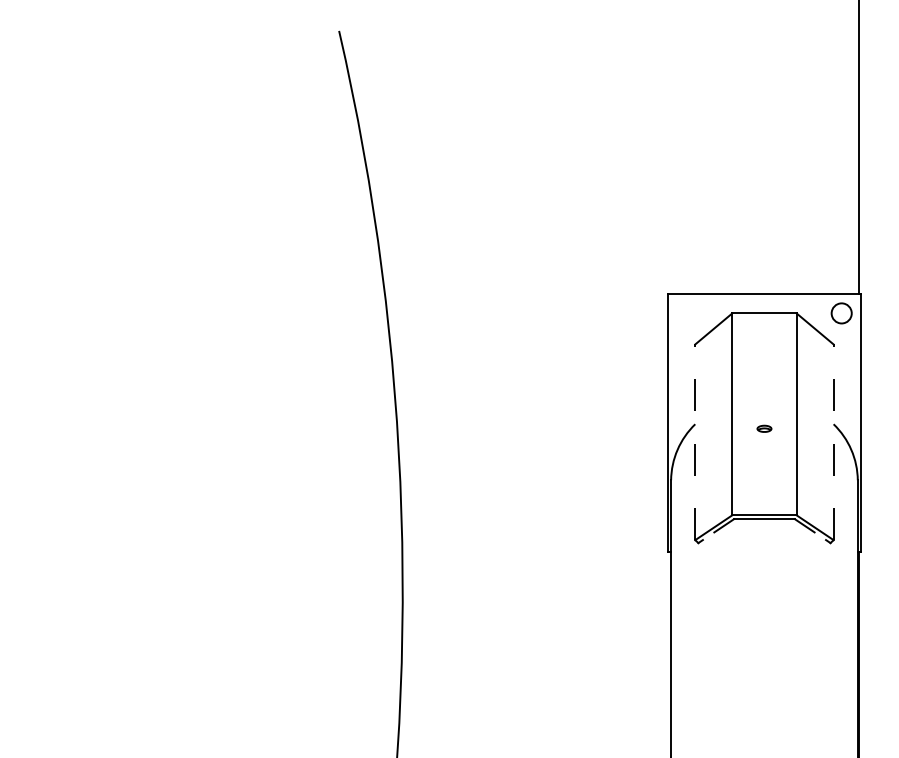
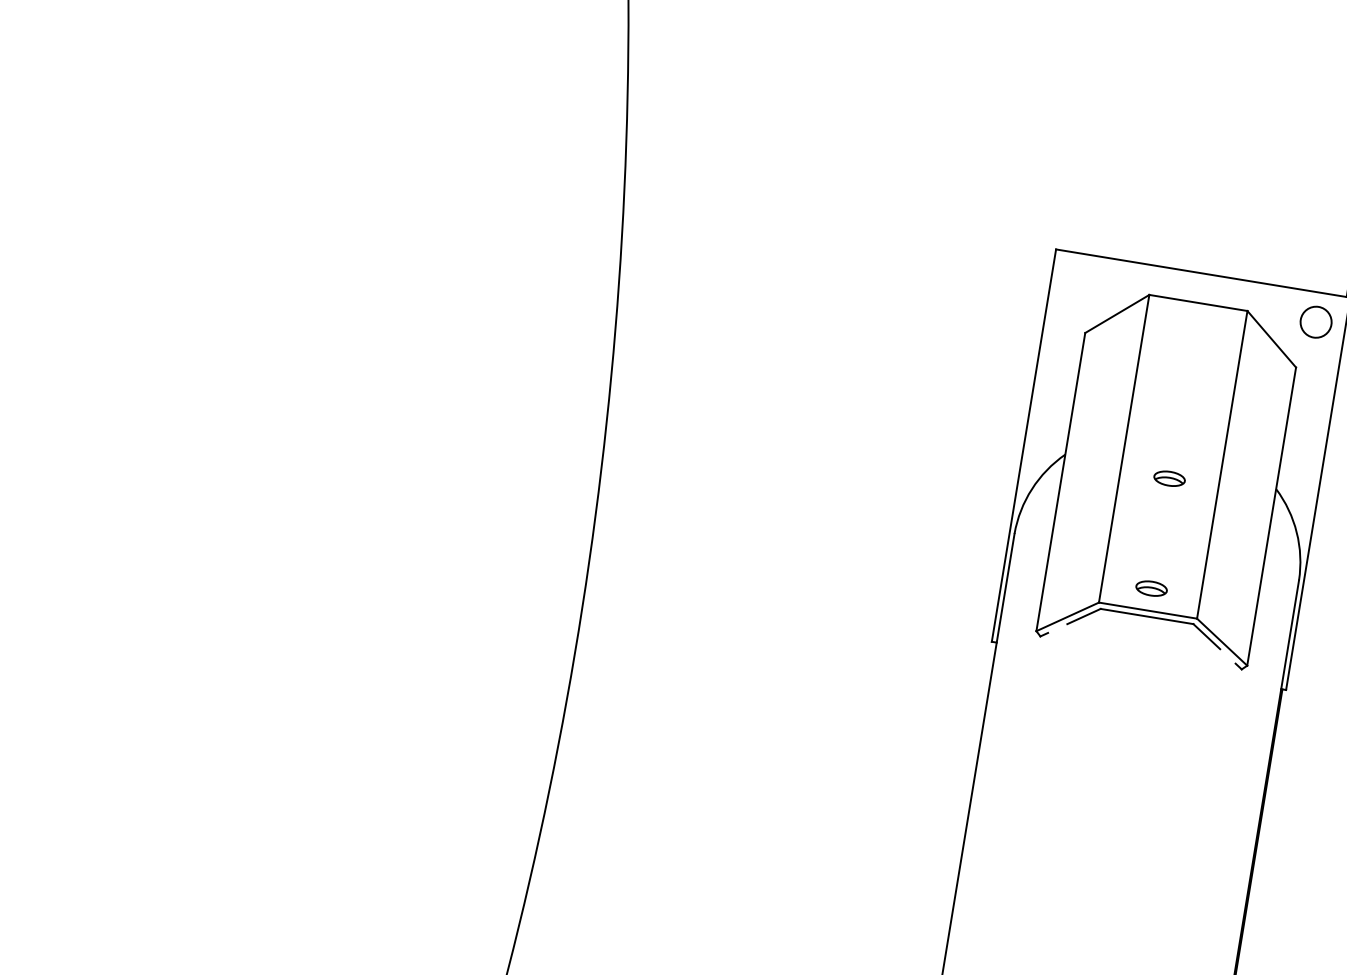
part: (764, 428) -> (1169, 478), size x1.43
line: (695, 442) -> (1061, 482), dashed -> solid
line: (833, 442) -> (1271, 516), dashed -> solid
part: (764, 500) -> (1151, 588), added

